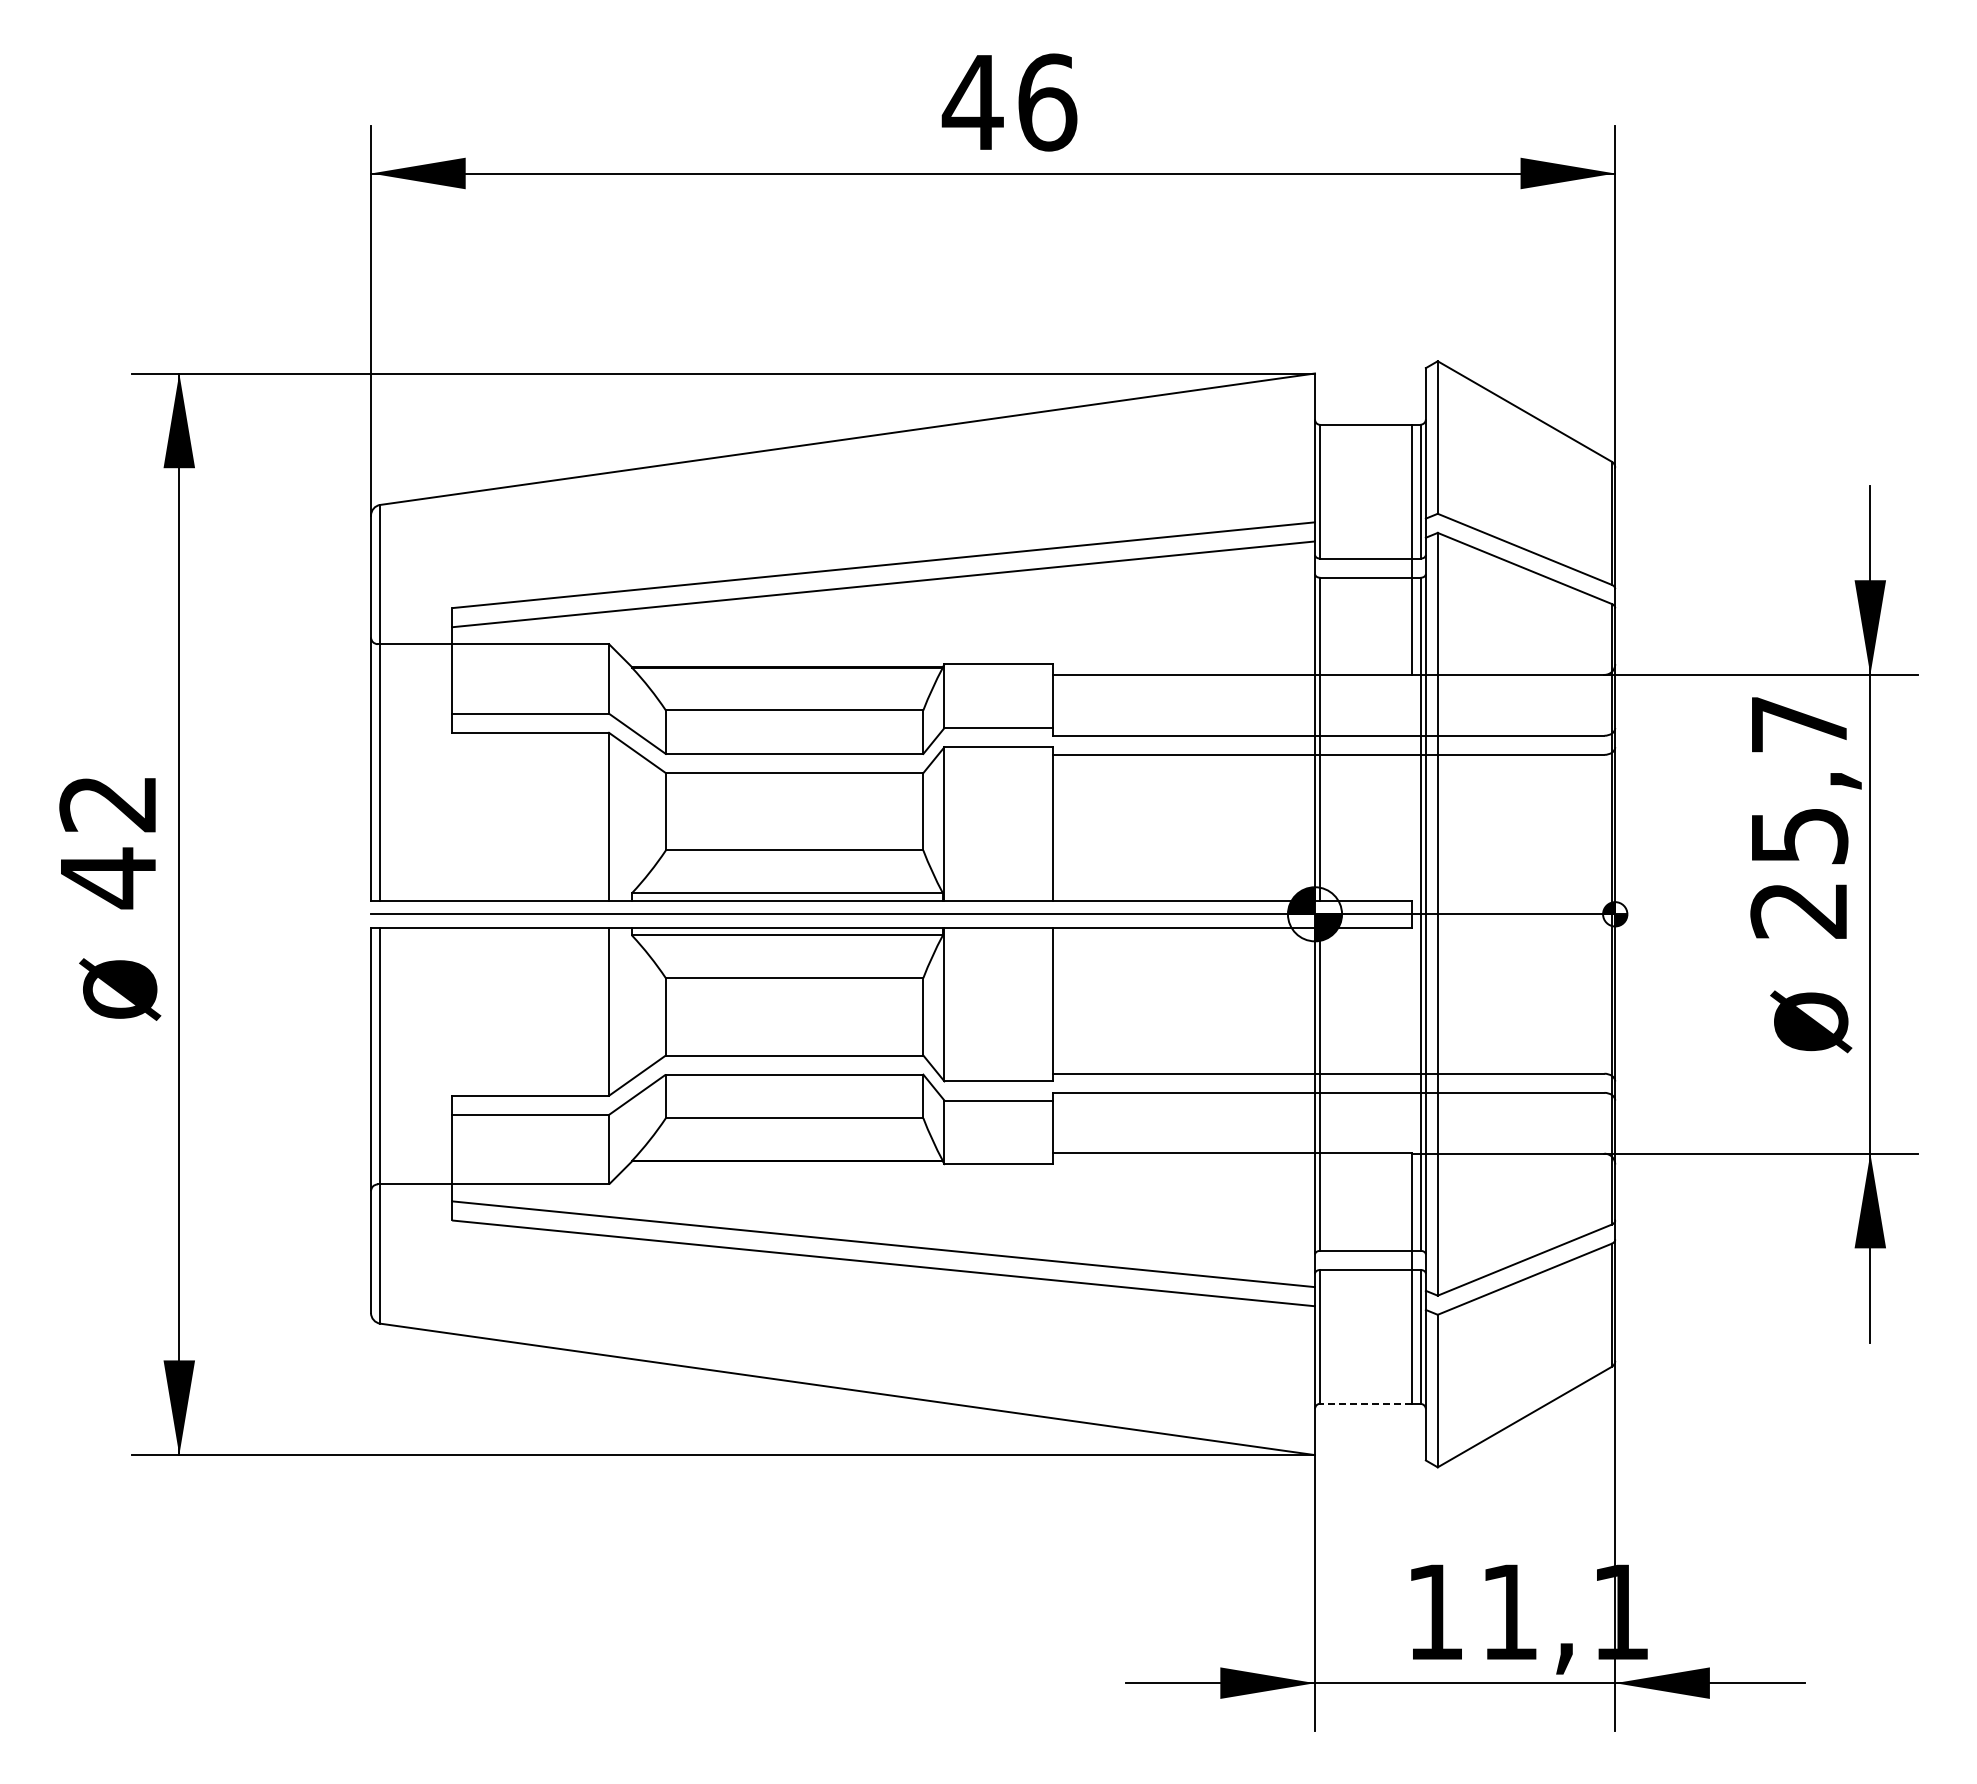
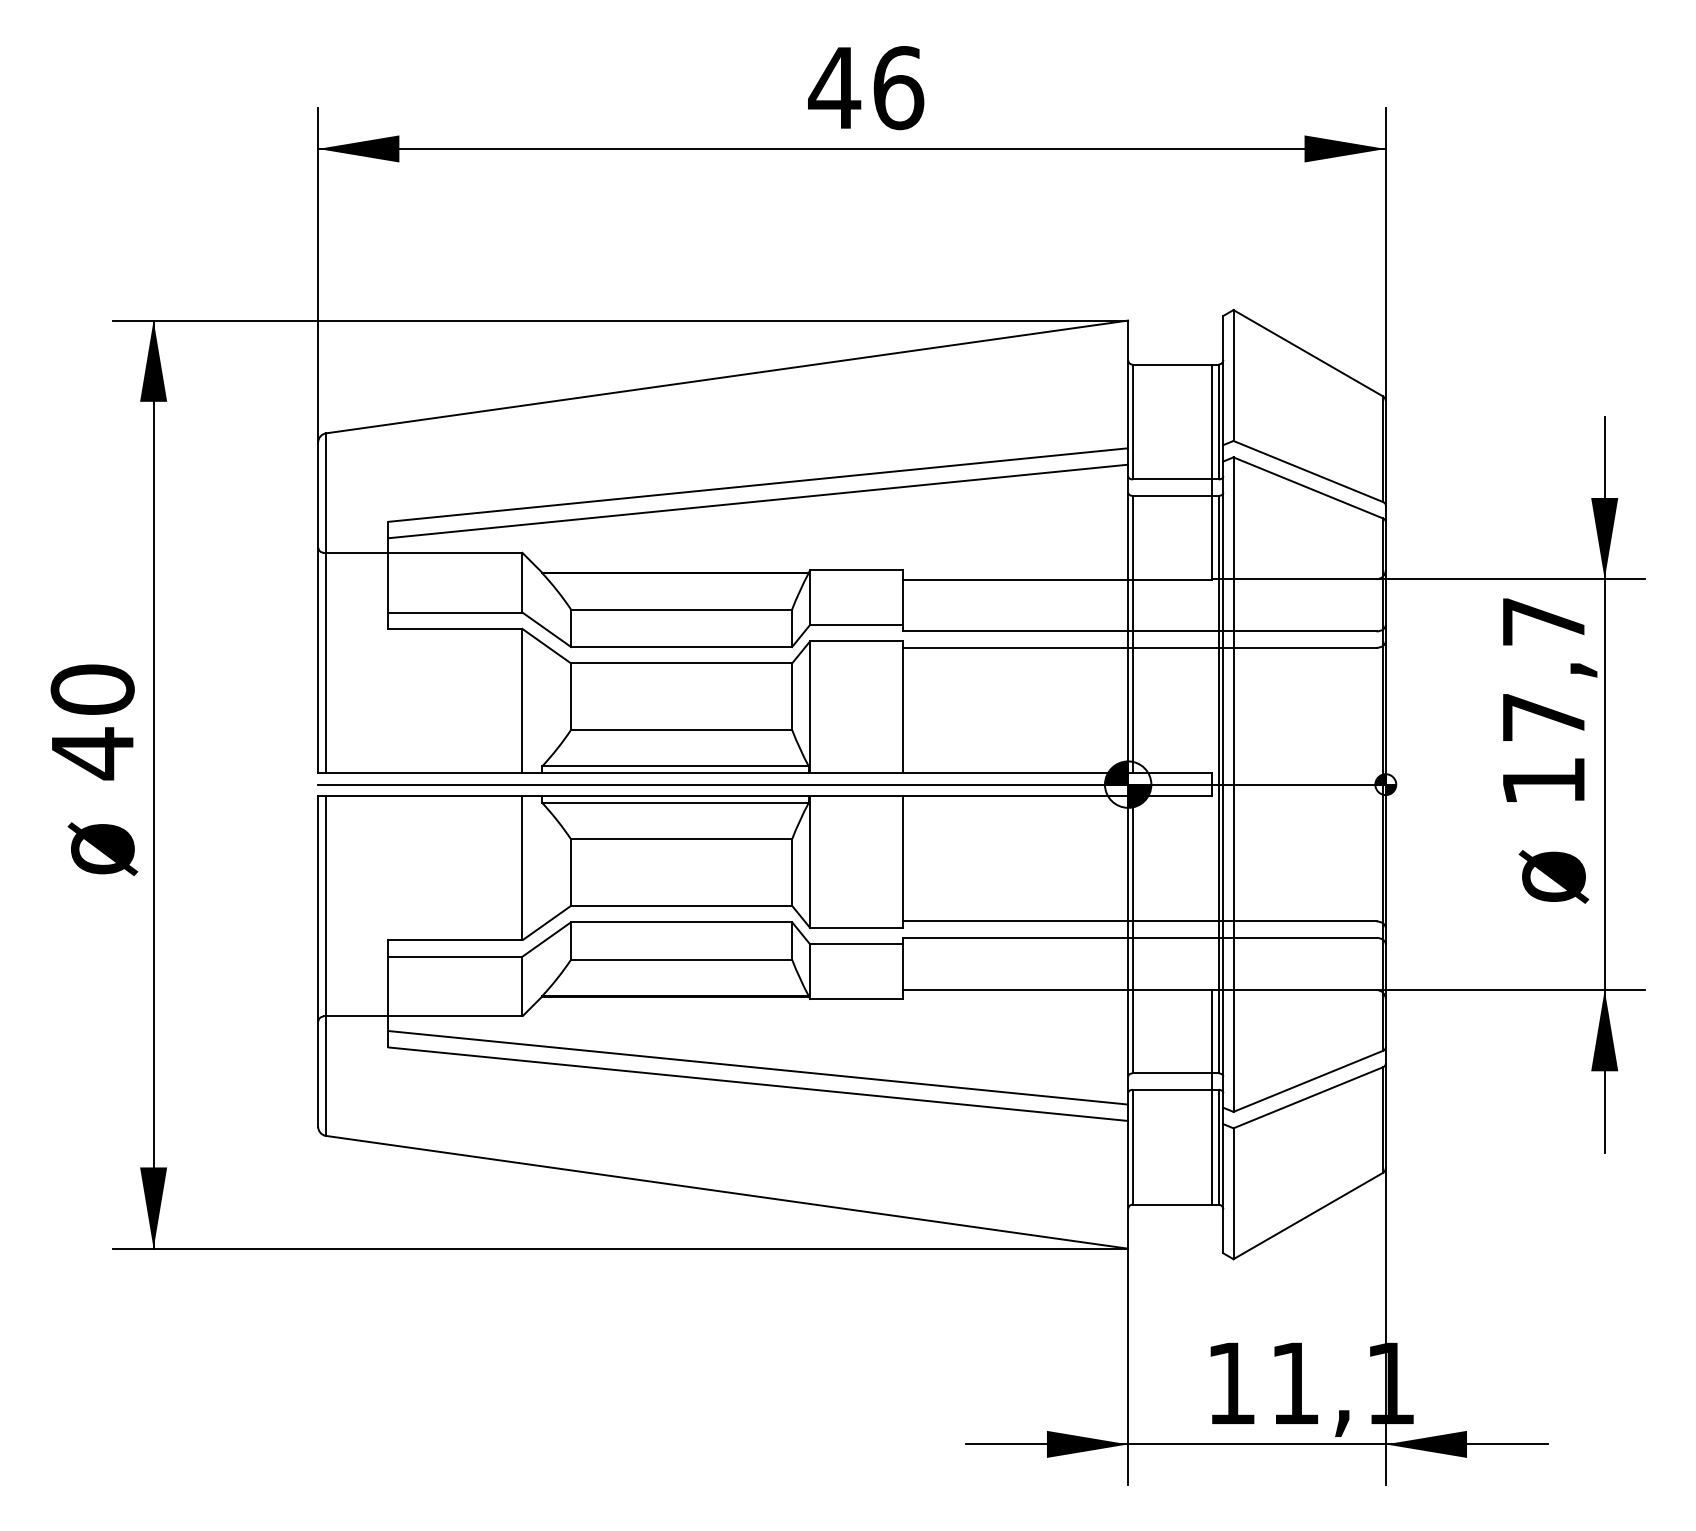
text: (108, 803) -> (92, 689), 42 -> 40
text: (1799, 873) -> (1543, 749), 25,7 -> 17,7
line: (1366, 1403) -> (1172, 1204), dashed -> solid

